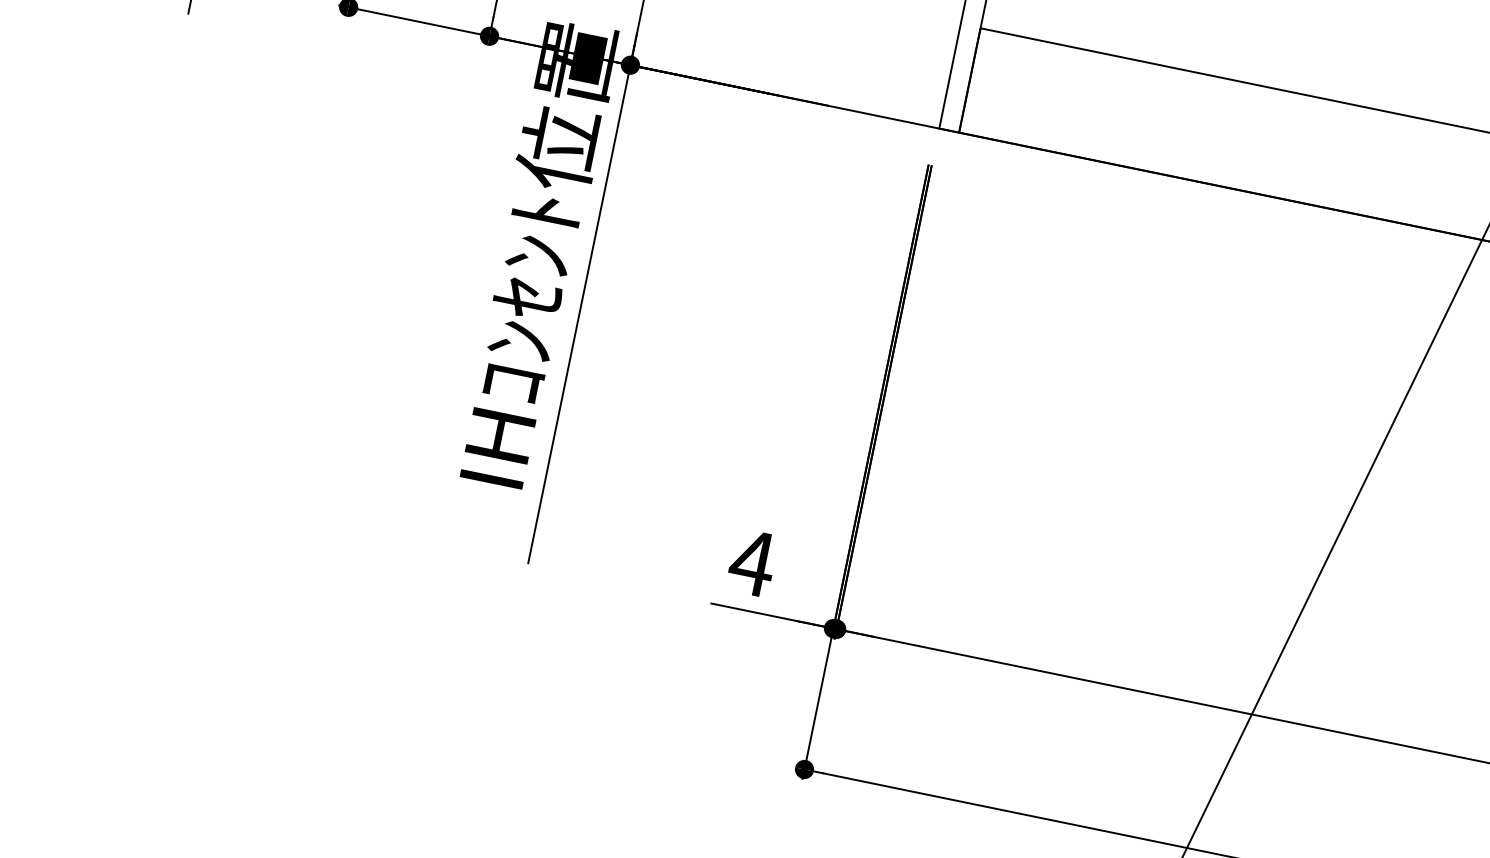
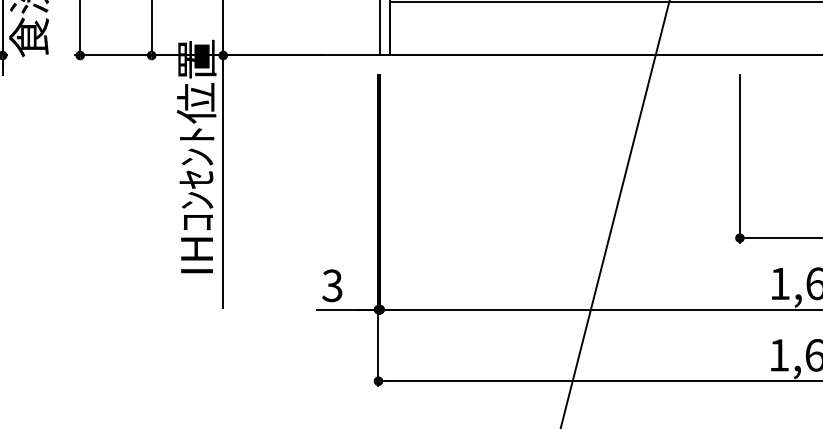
text: (752, 562) -> (332, 285), 4 -> 3

